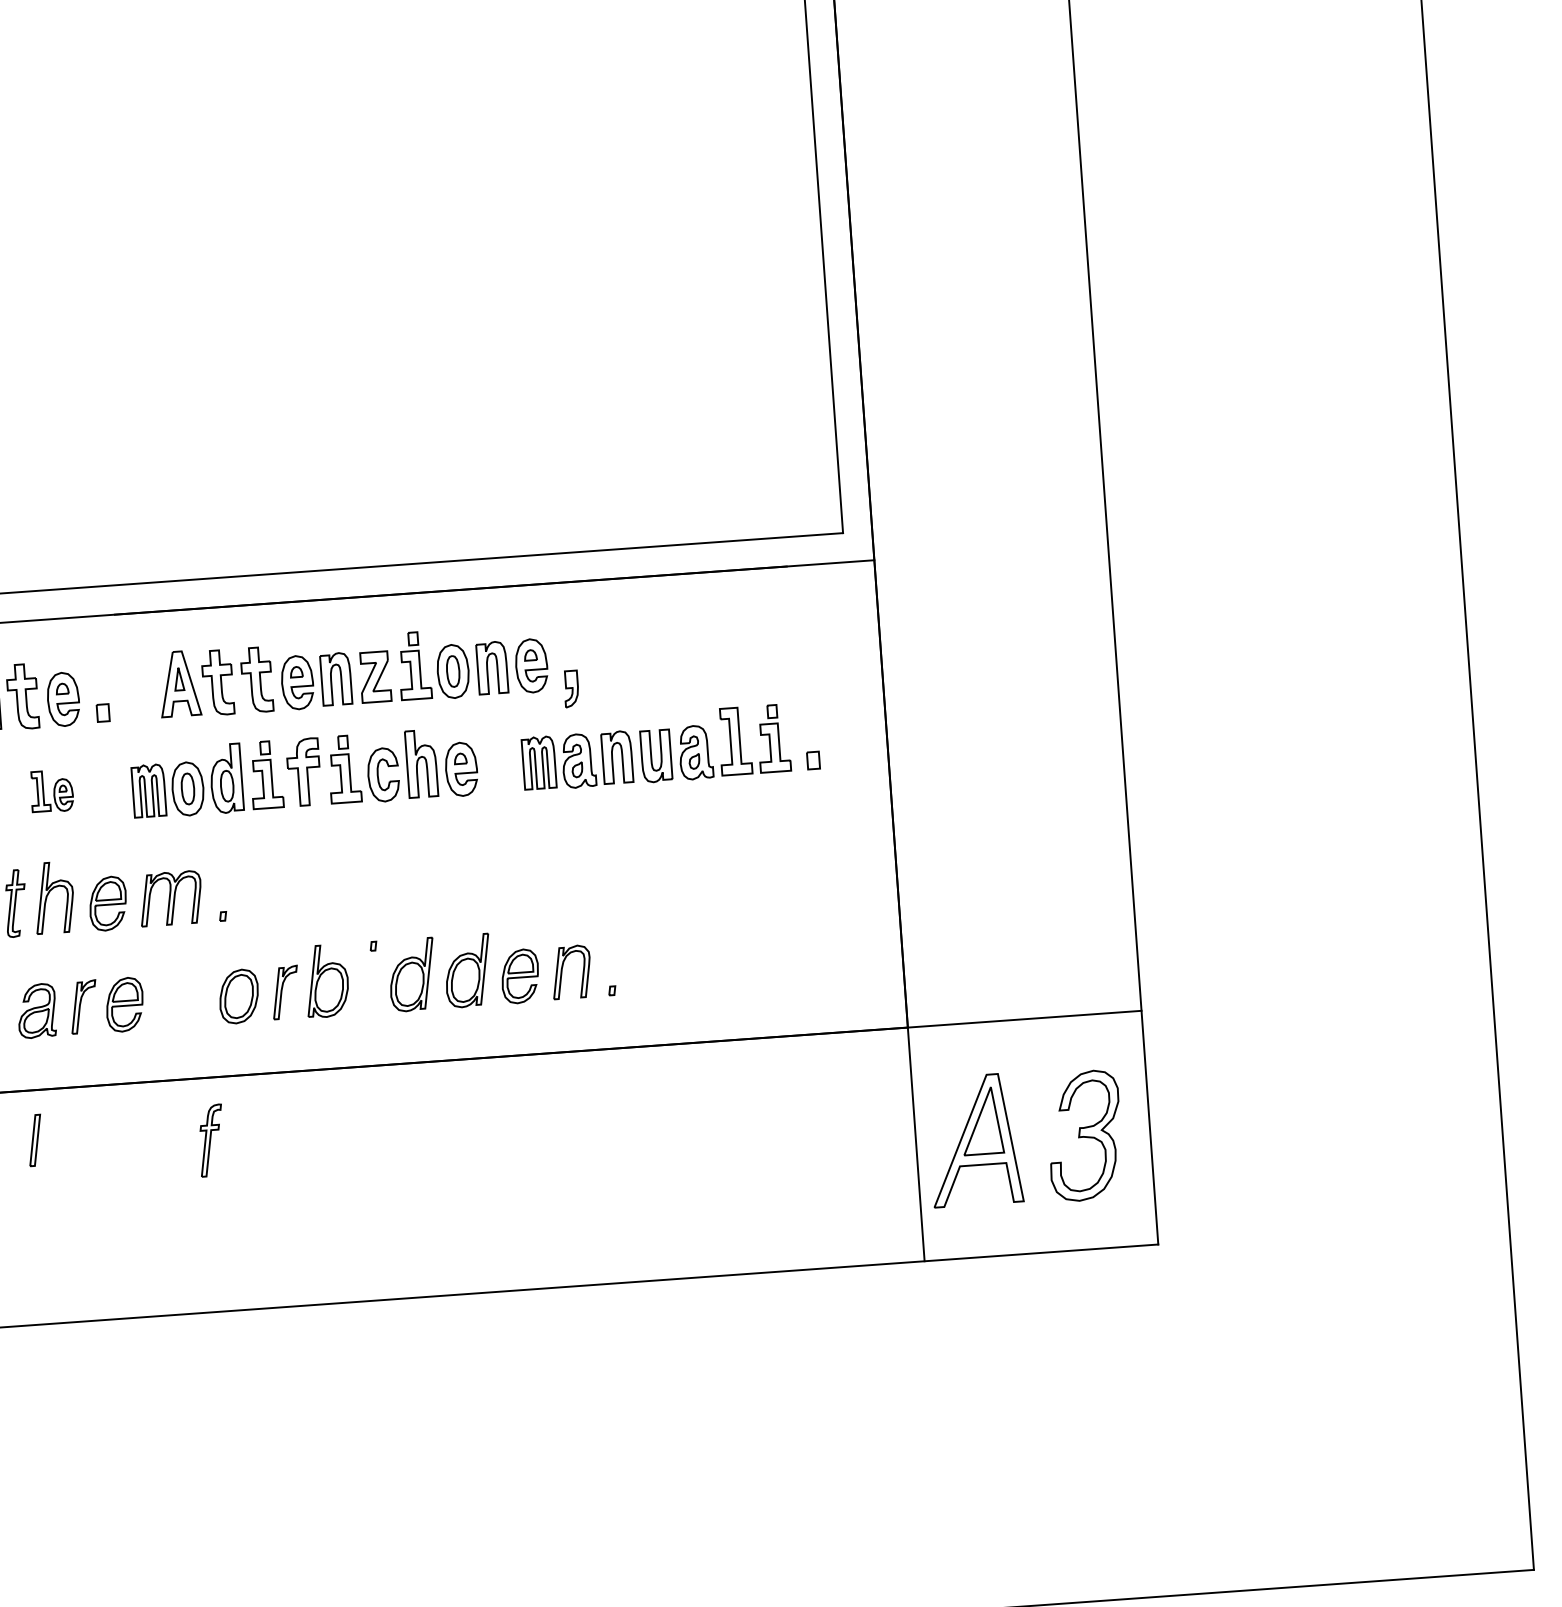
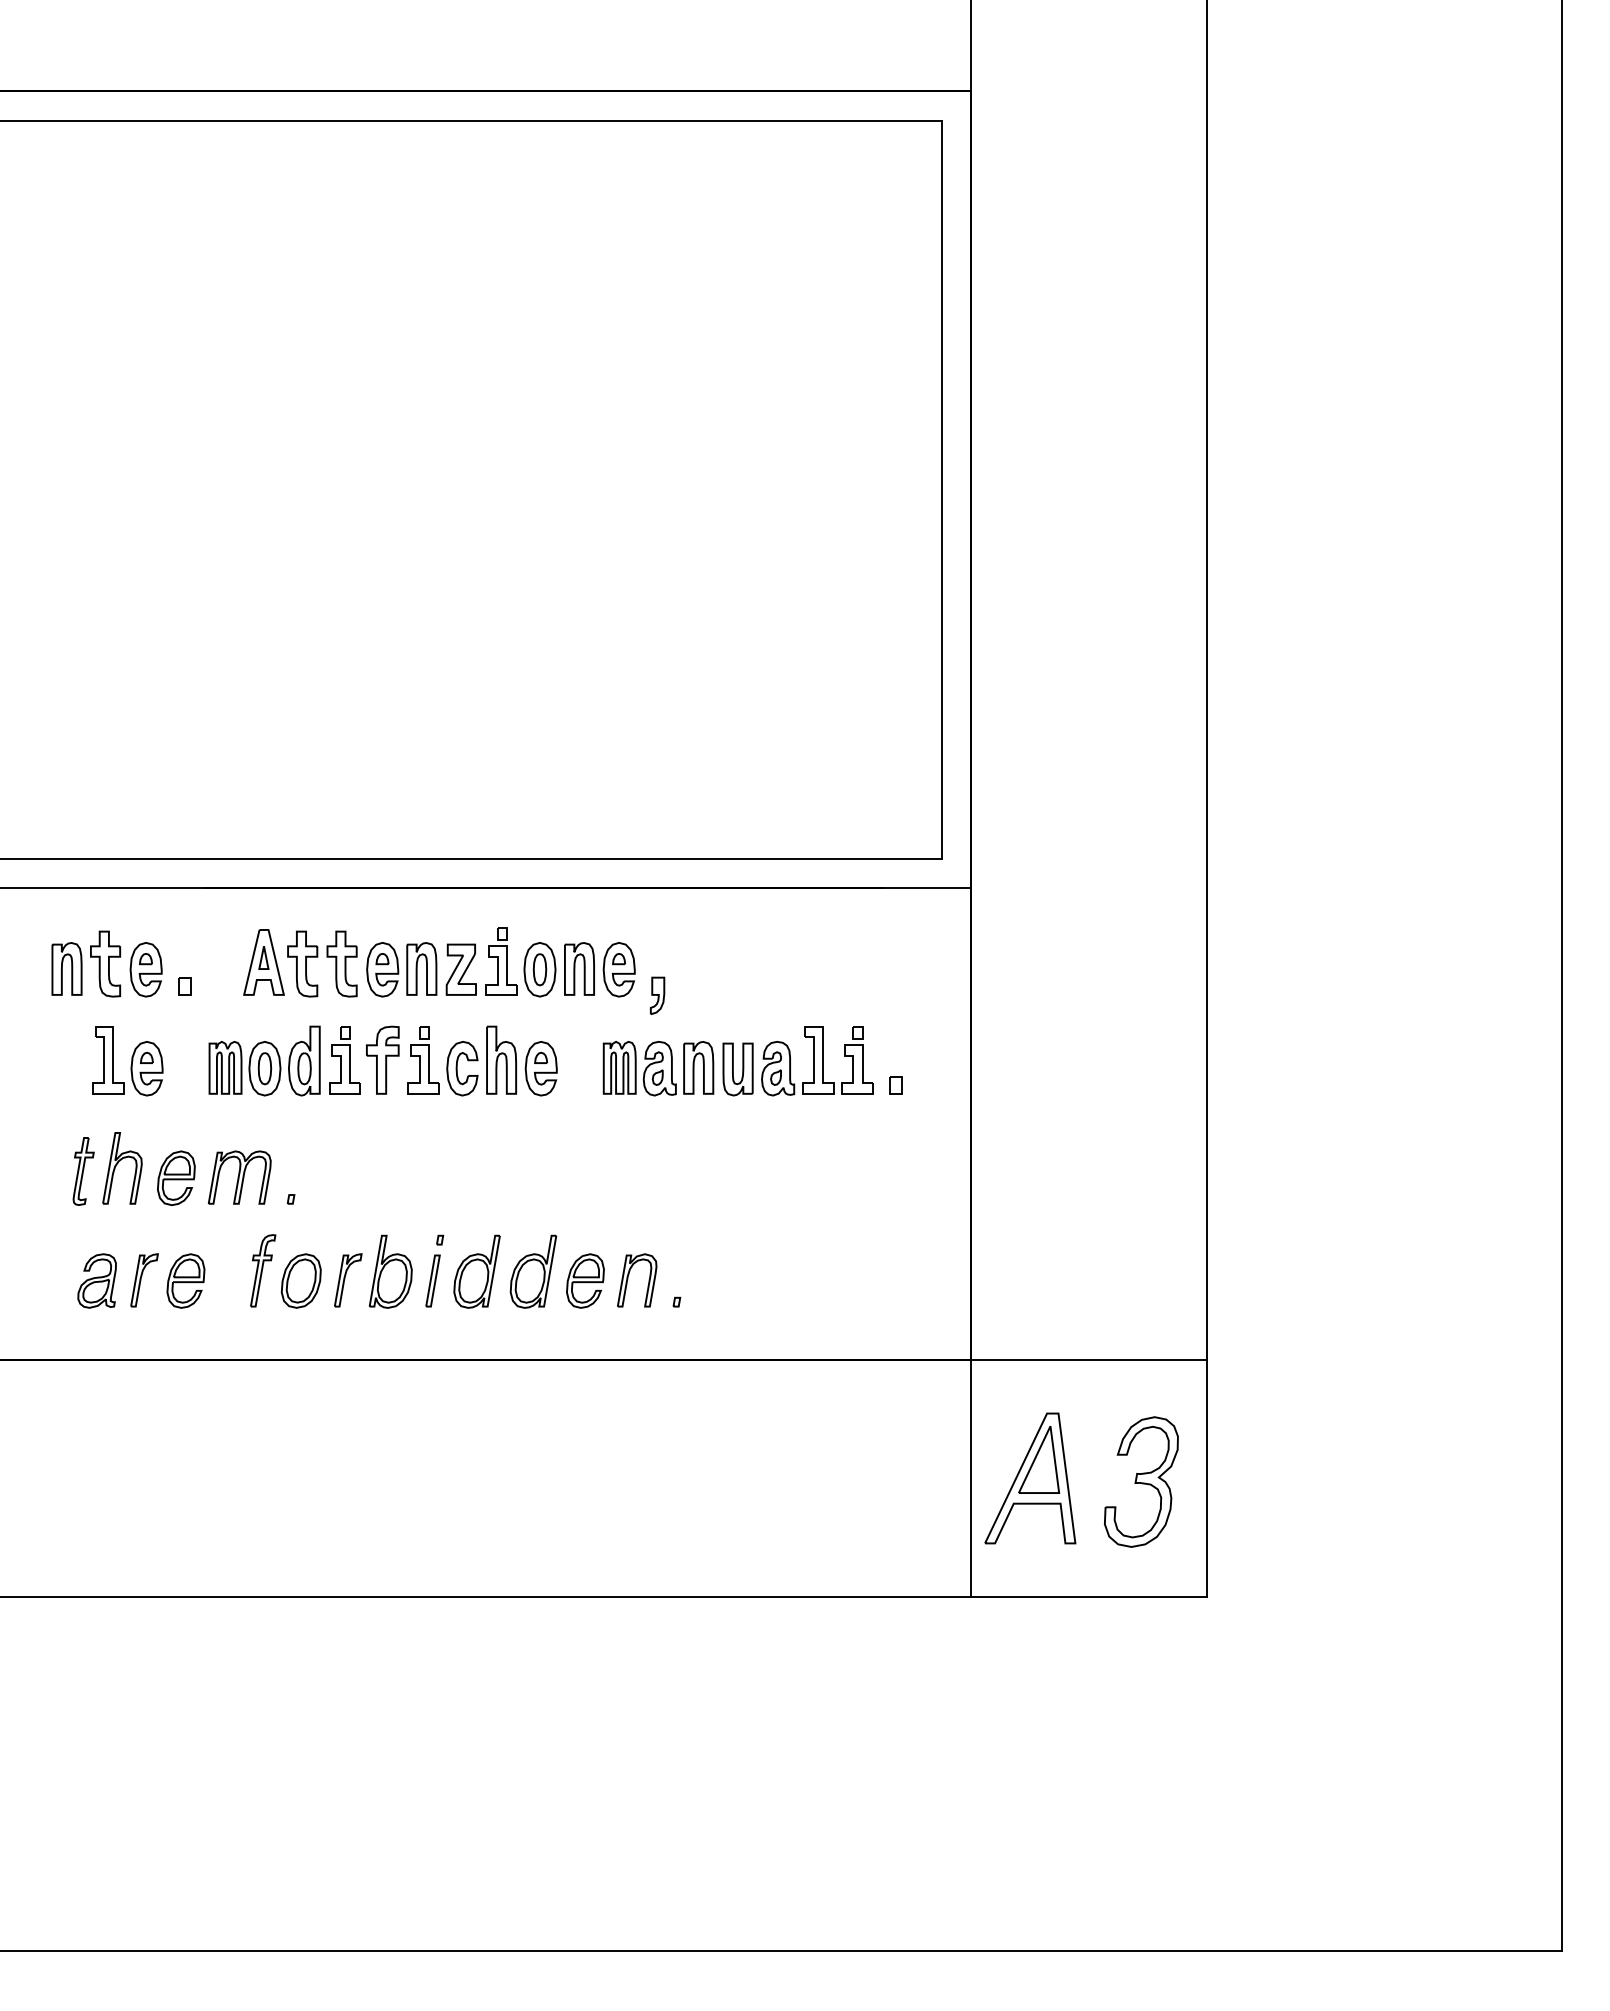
part: (51, 791) -> (127, 1061), size x1.67
part: (34, 1139) -> (432, 1280), moved
part: (211, 1140) -> (263, 1270), moved

